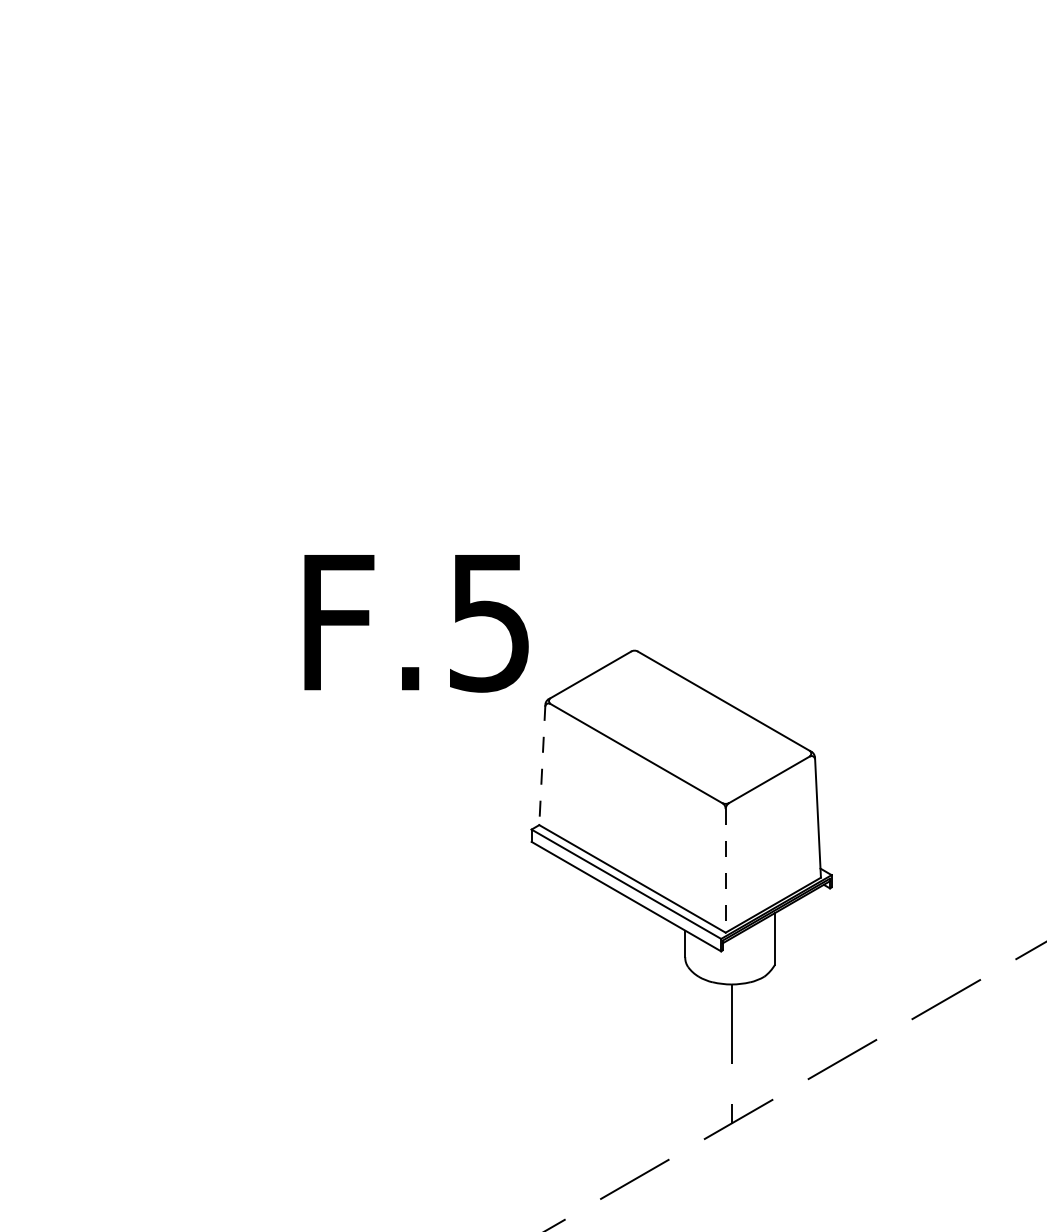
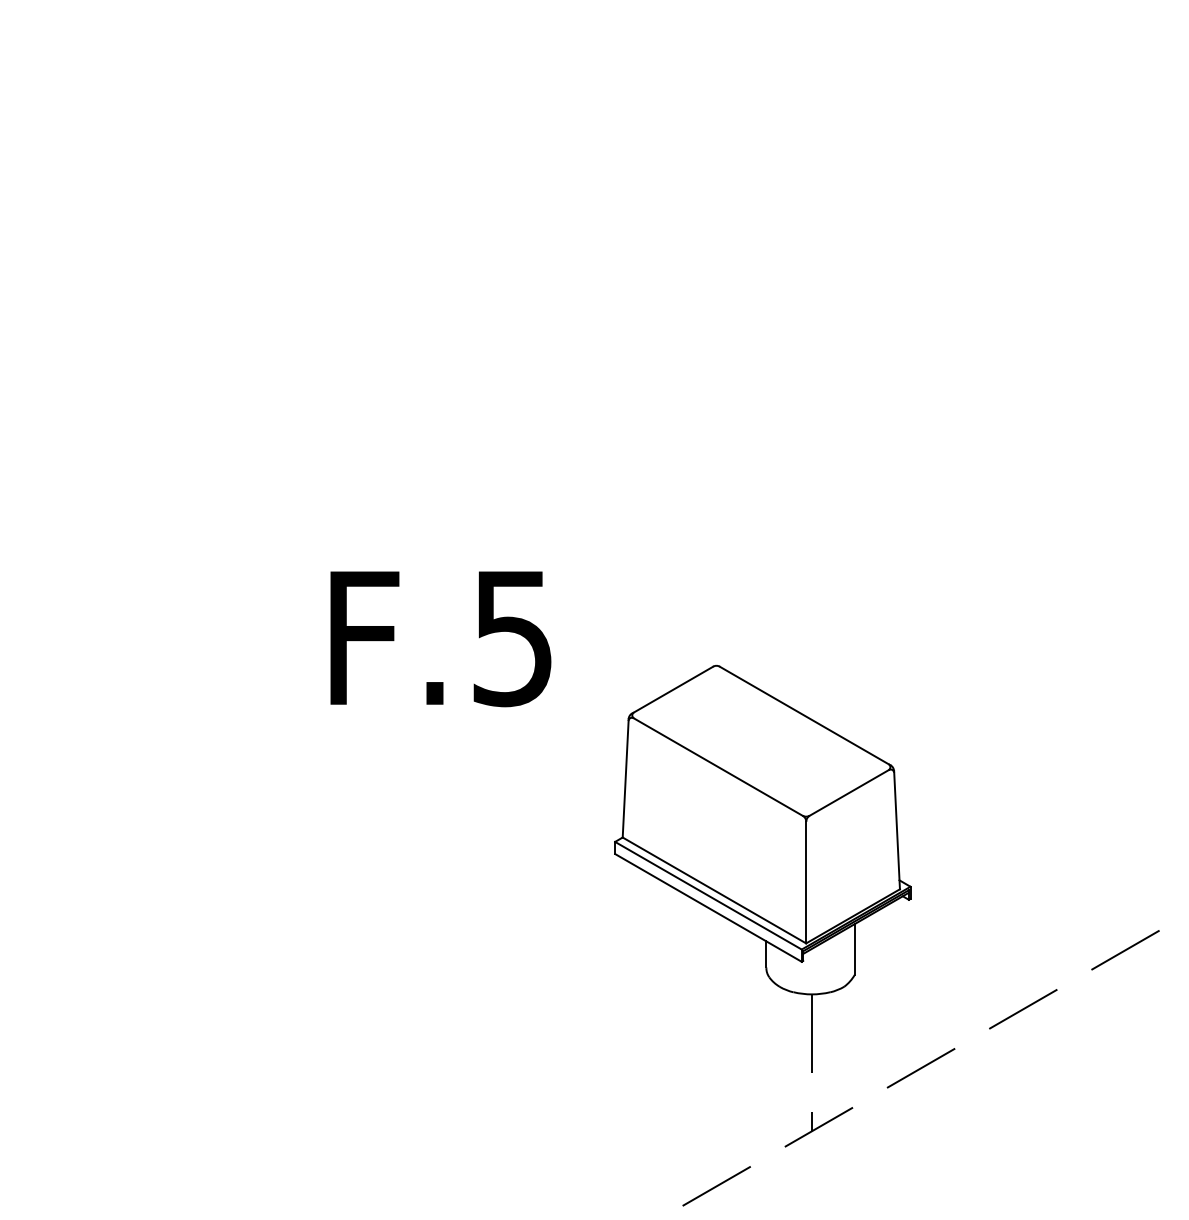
text: (416, 623) -> (440, 639), moved
line: (542, 765) -> (625, 778), dashed -> solid
line: (726, 870) -> (806, 882), dashed -> solid

